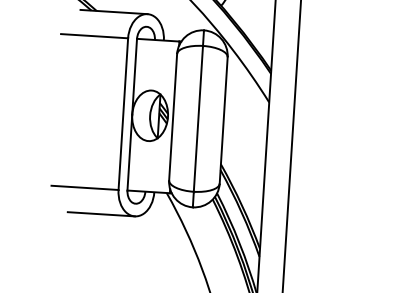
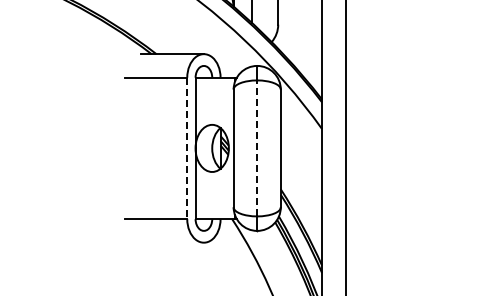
line: (123, 114) -> (187, 148), solid -> dashed
line: (198, 118) -> (257, 148), solid -> dashed
line: (101, 214) -> (172, 242), removed

